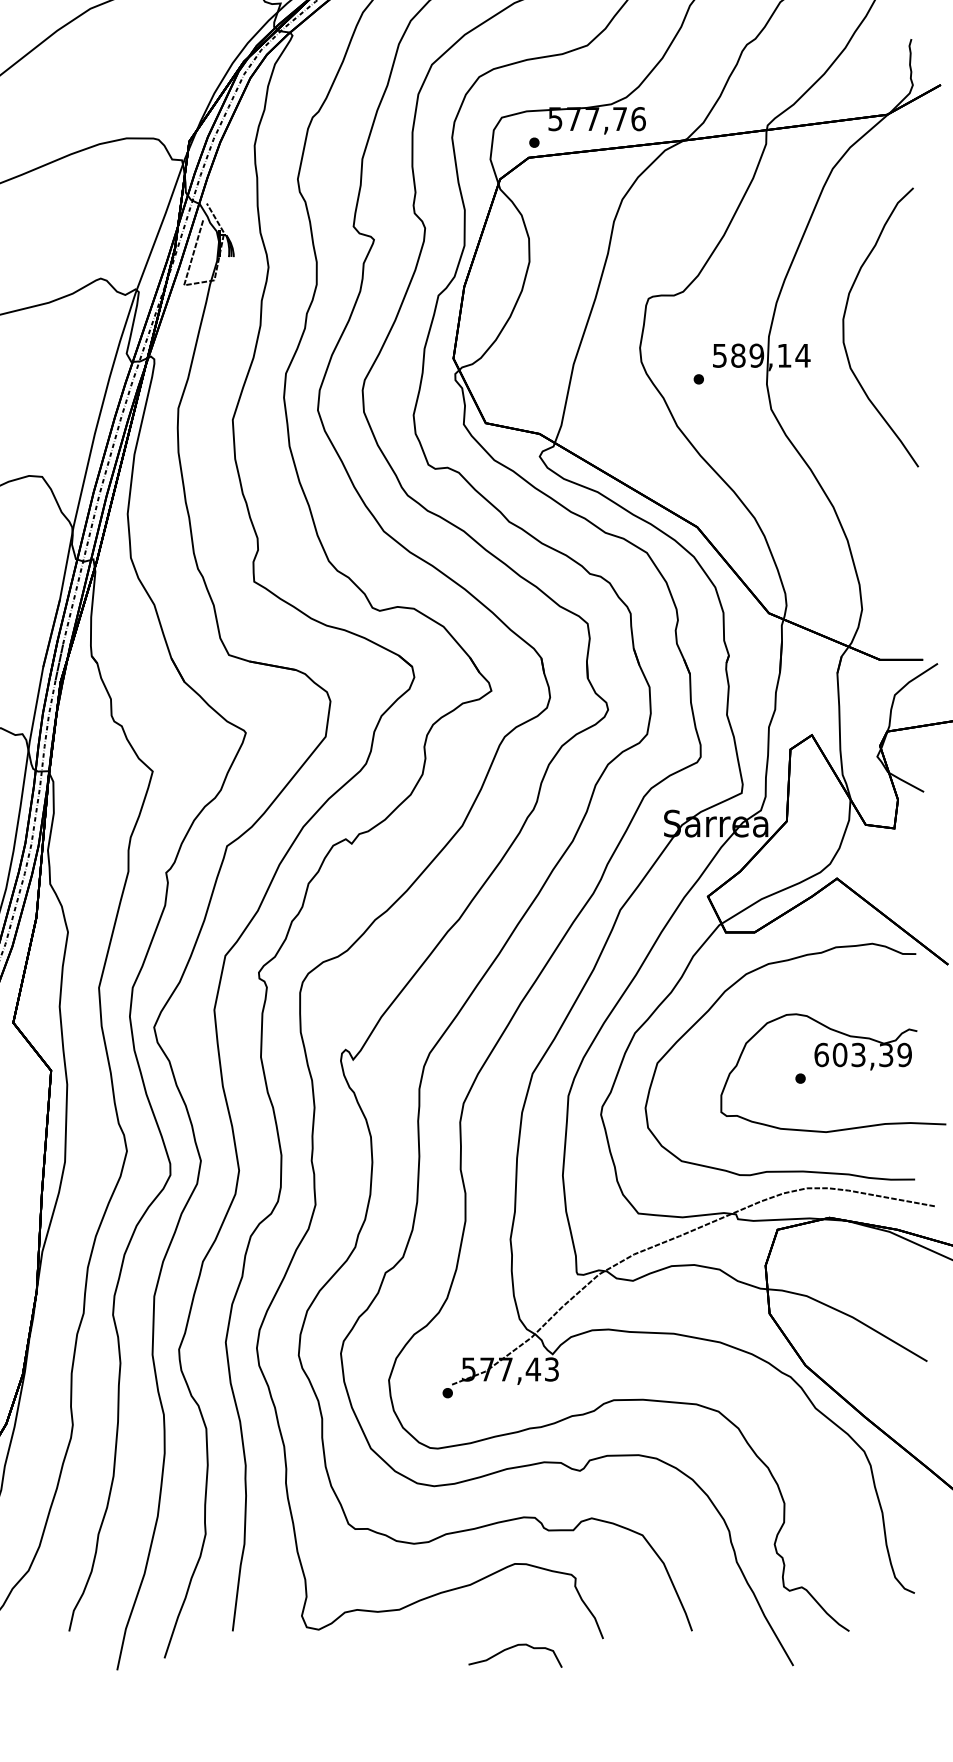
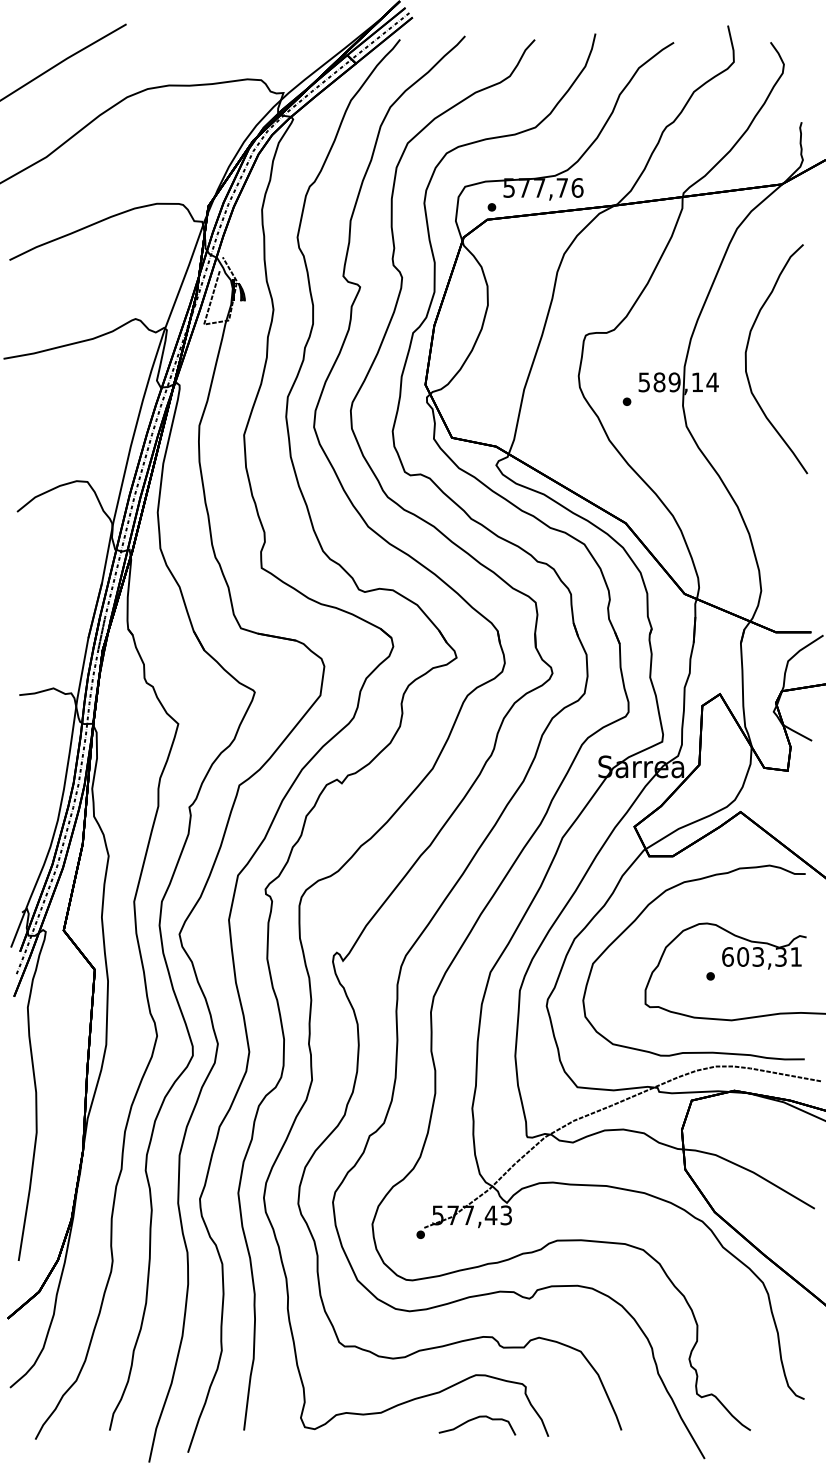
text: (905, 1054) -> (796, 956), 603,39 -> 603,31
curve: (513, 1648) -> (475, 1419), moved

